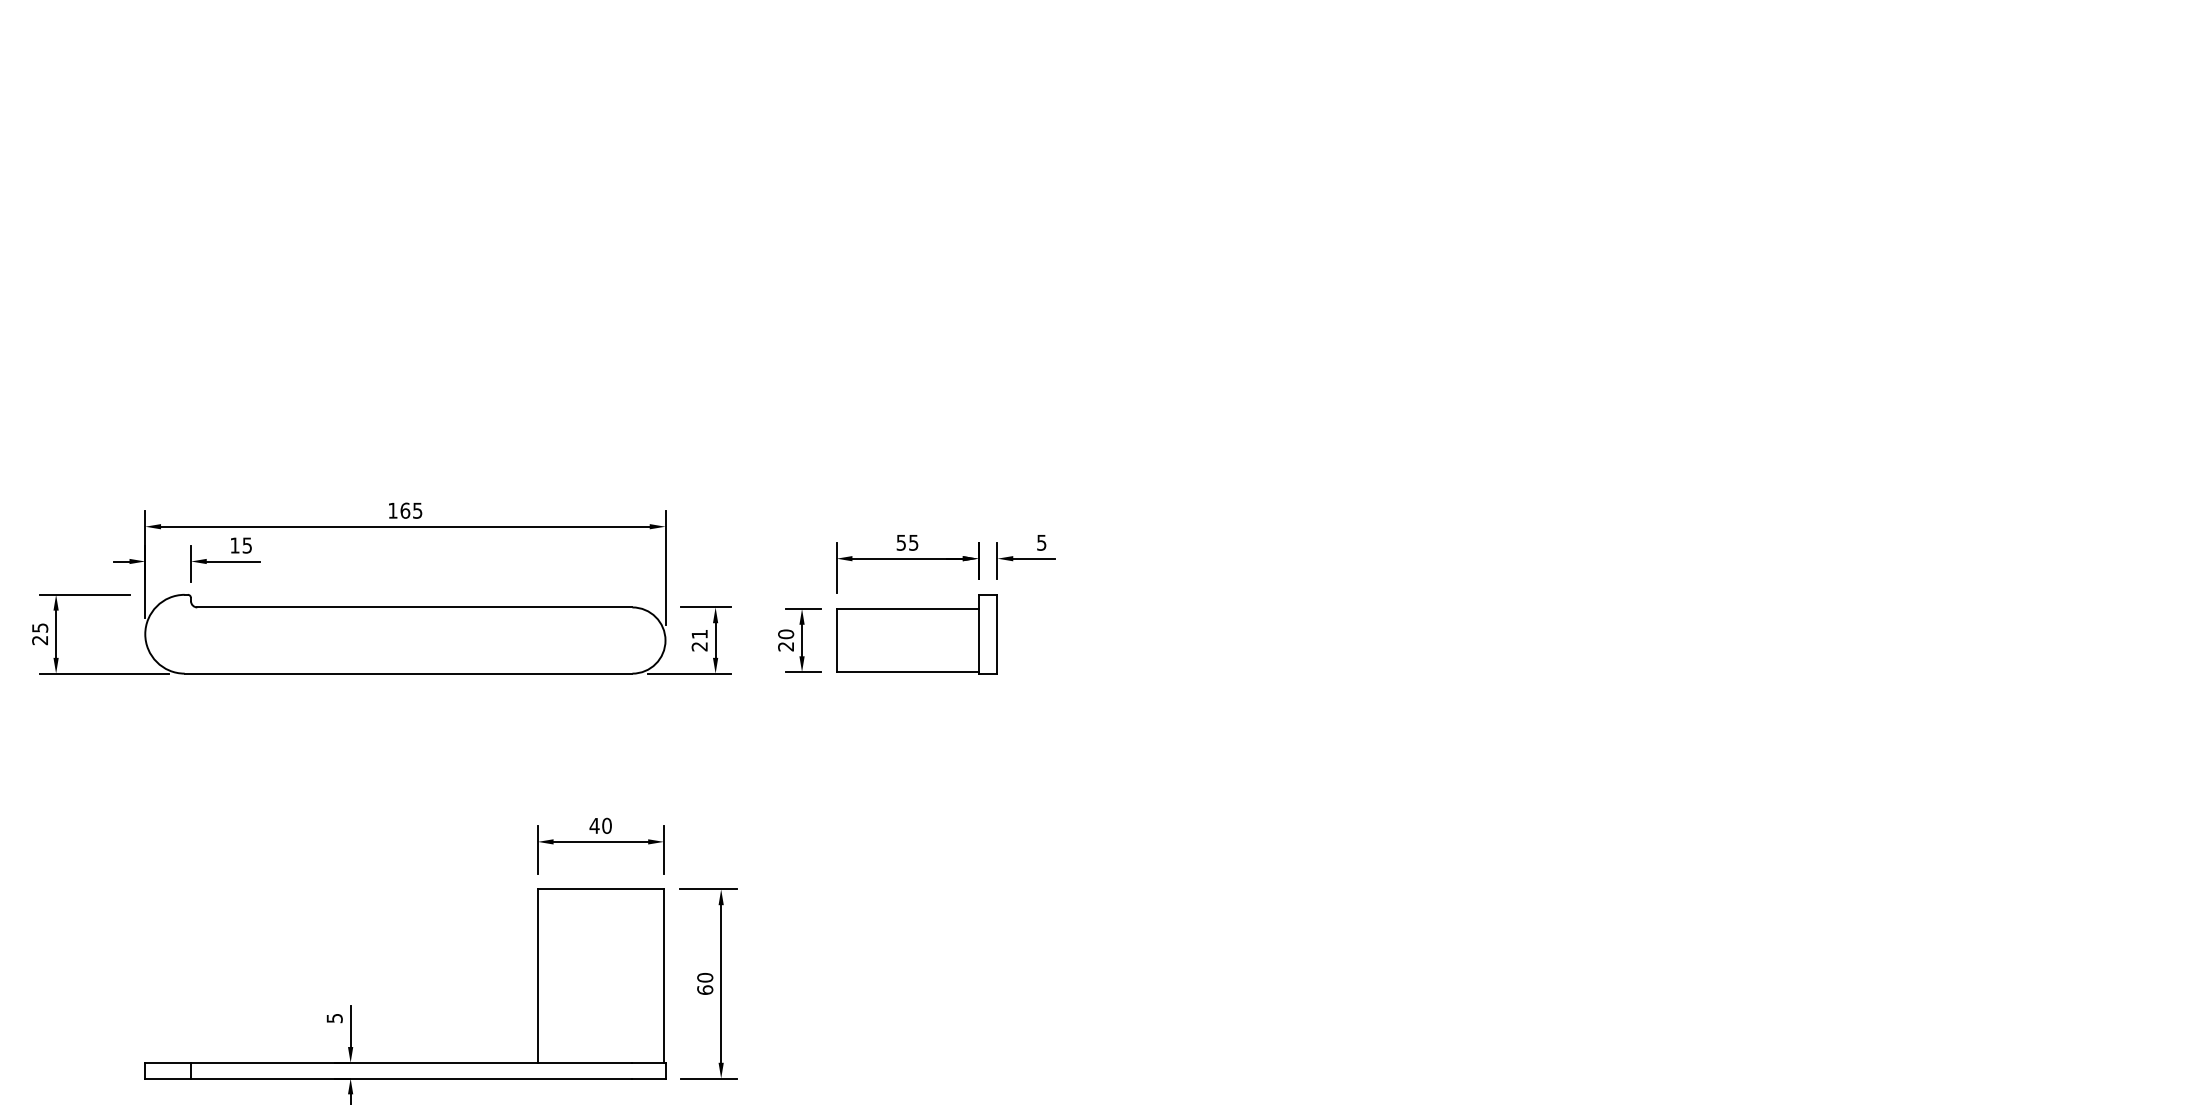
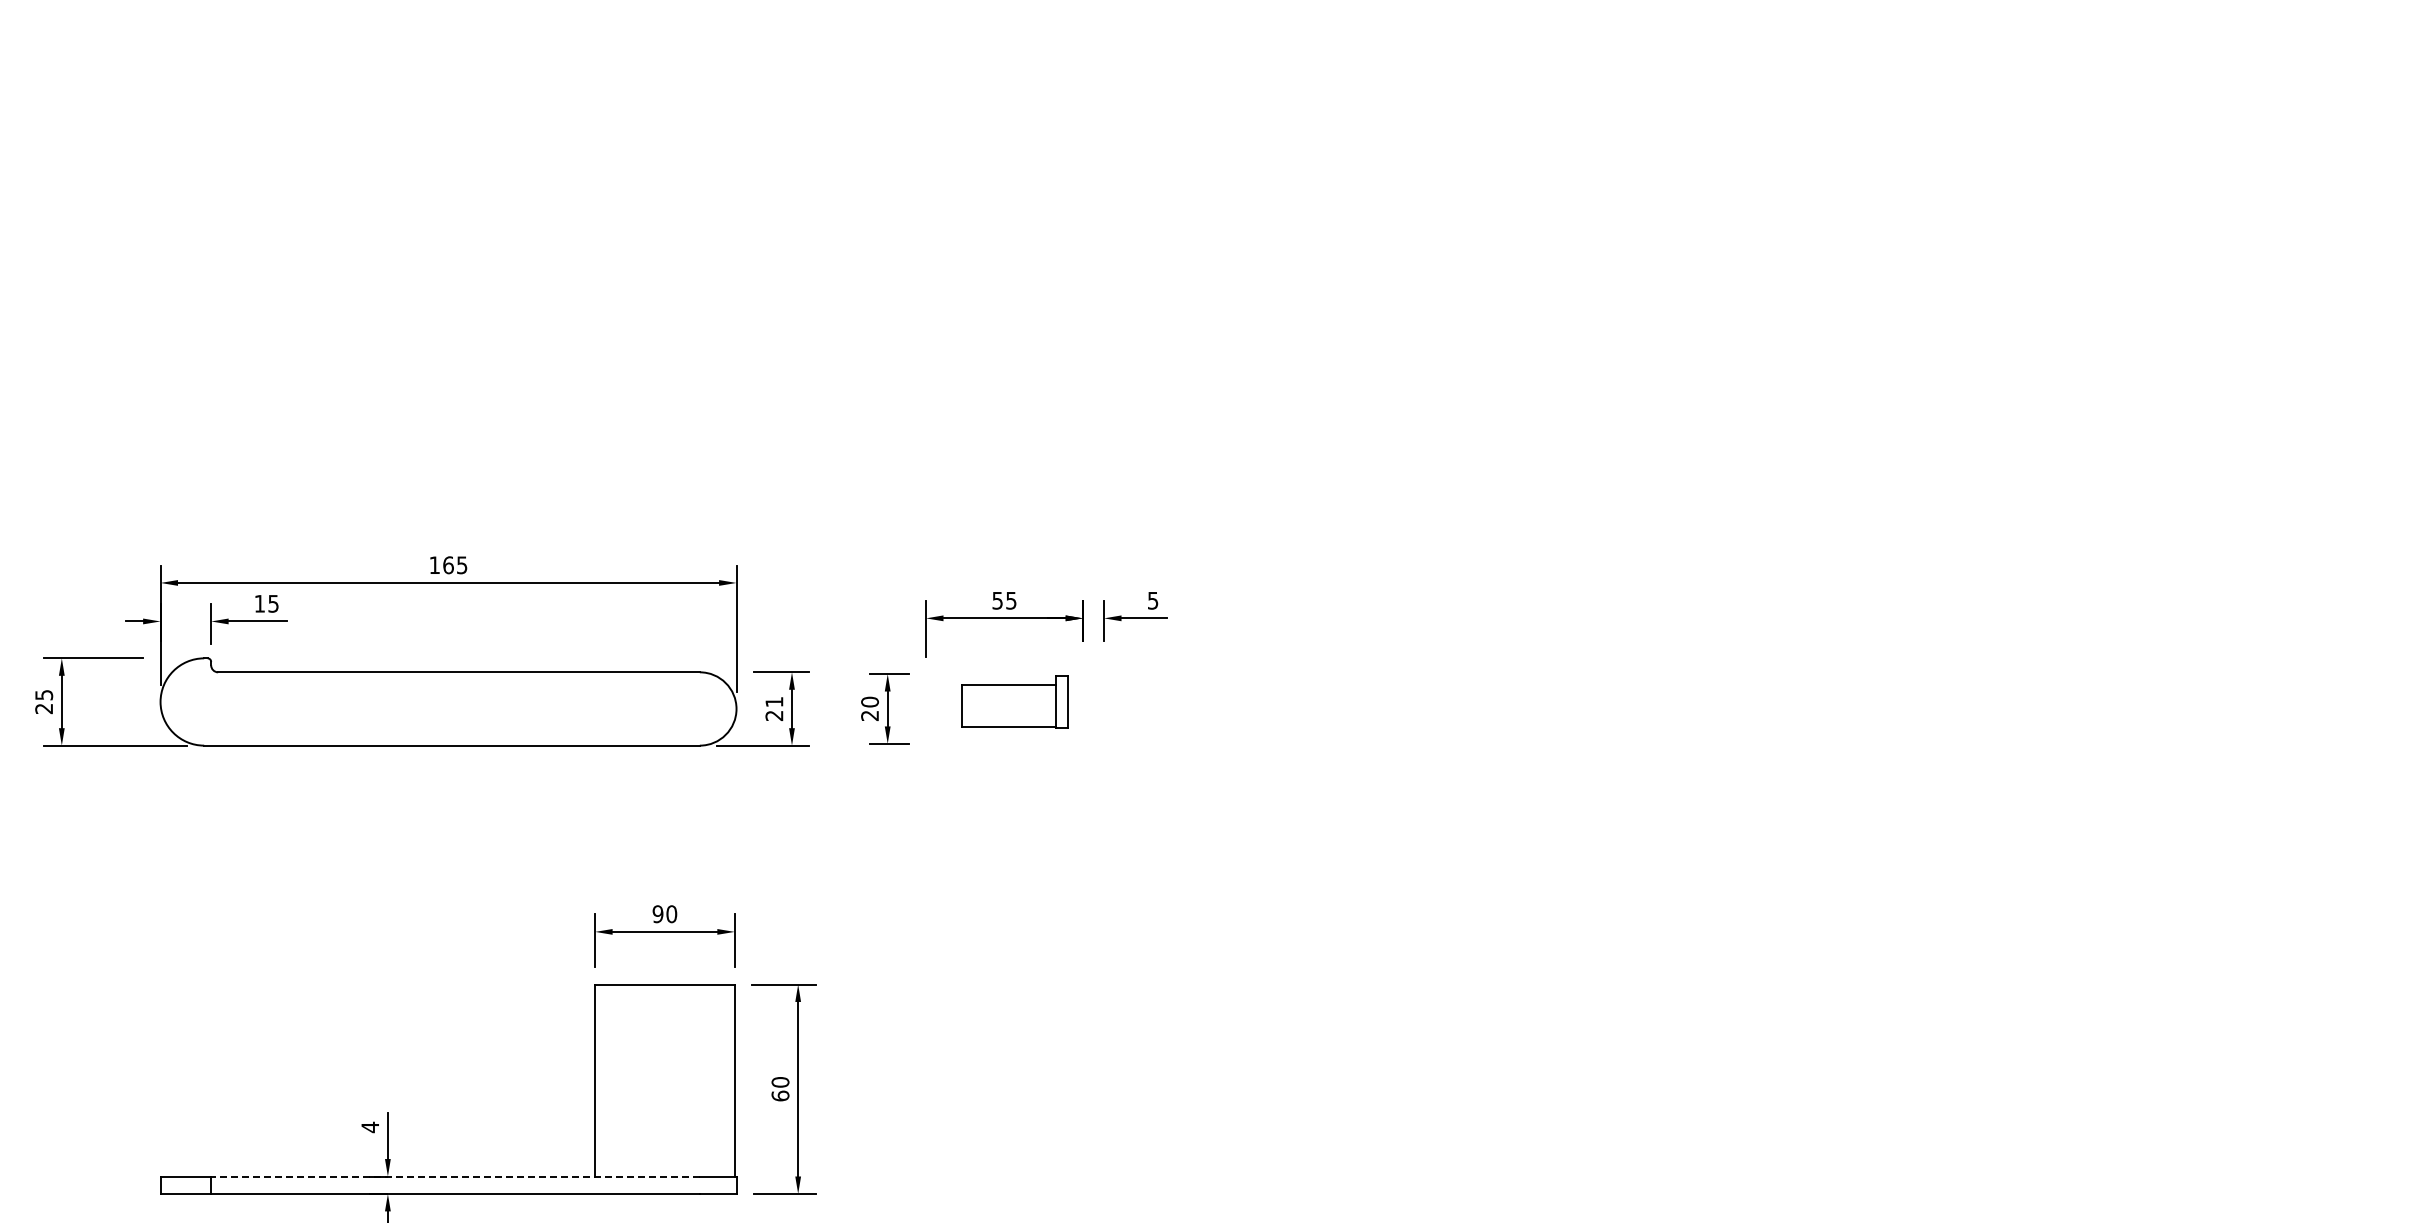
part: (916, 633) -> (1014, 701), size x0.6
text: (594, 826) -> (657, 914), 40 -> 90
text: (334, 1018) -> (370, 1127), 5 -> 4
line: (411, 1062) -> (455, 1176), solid -> dashed

